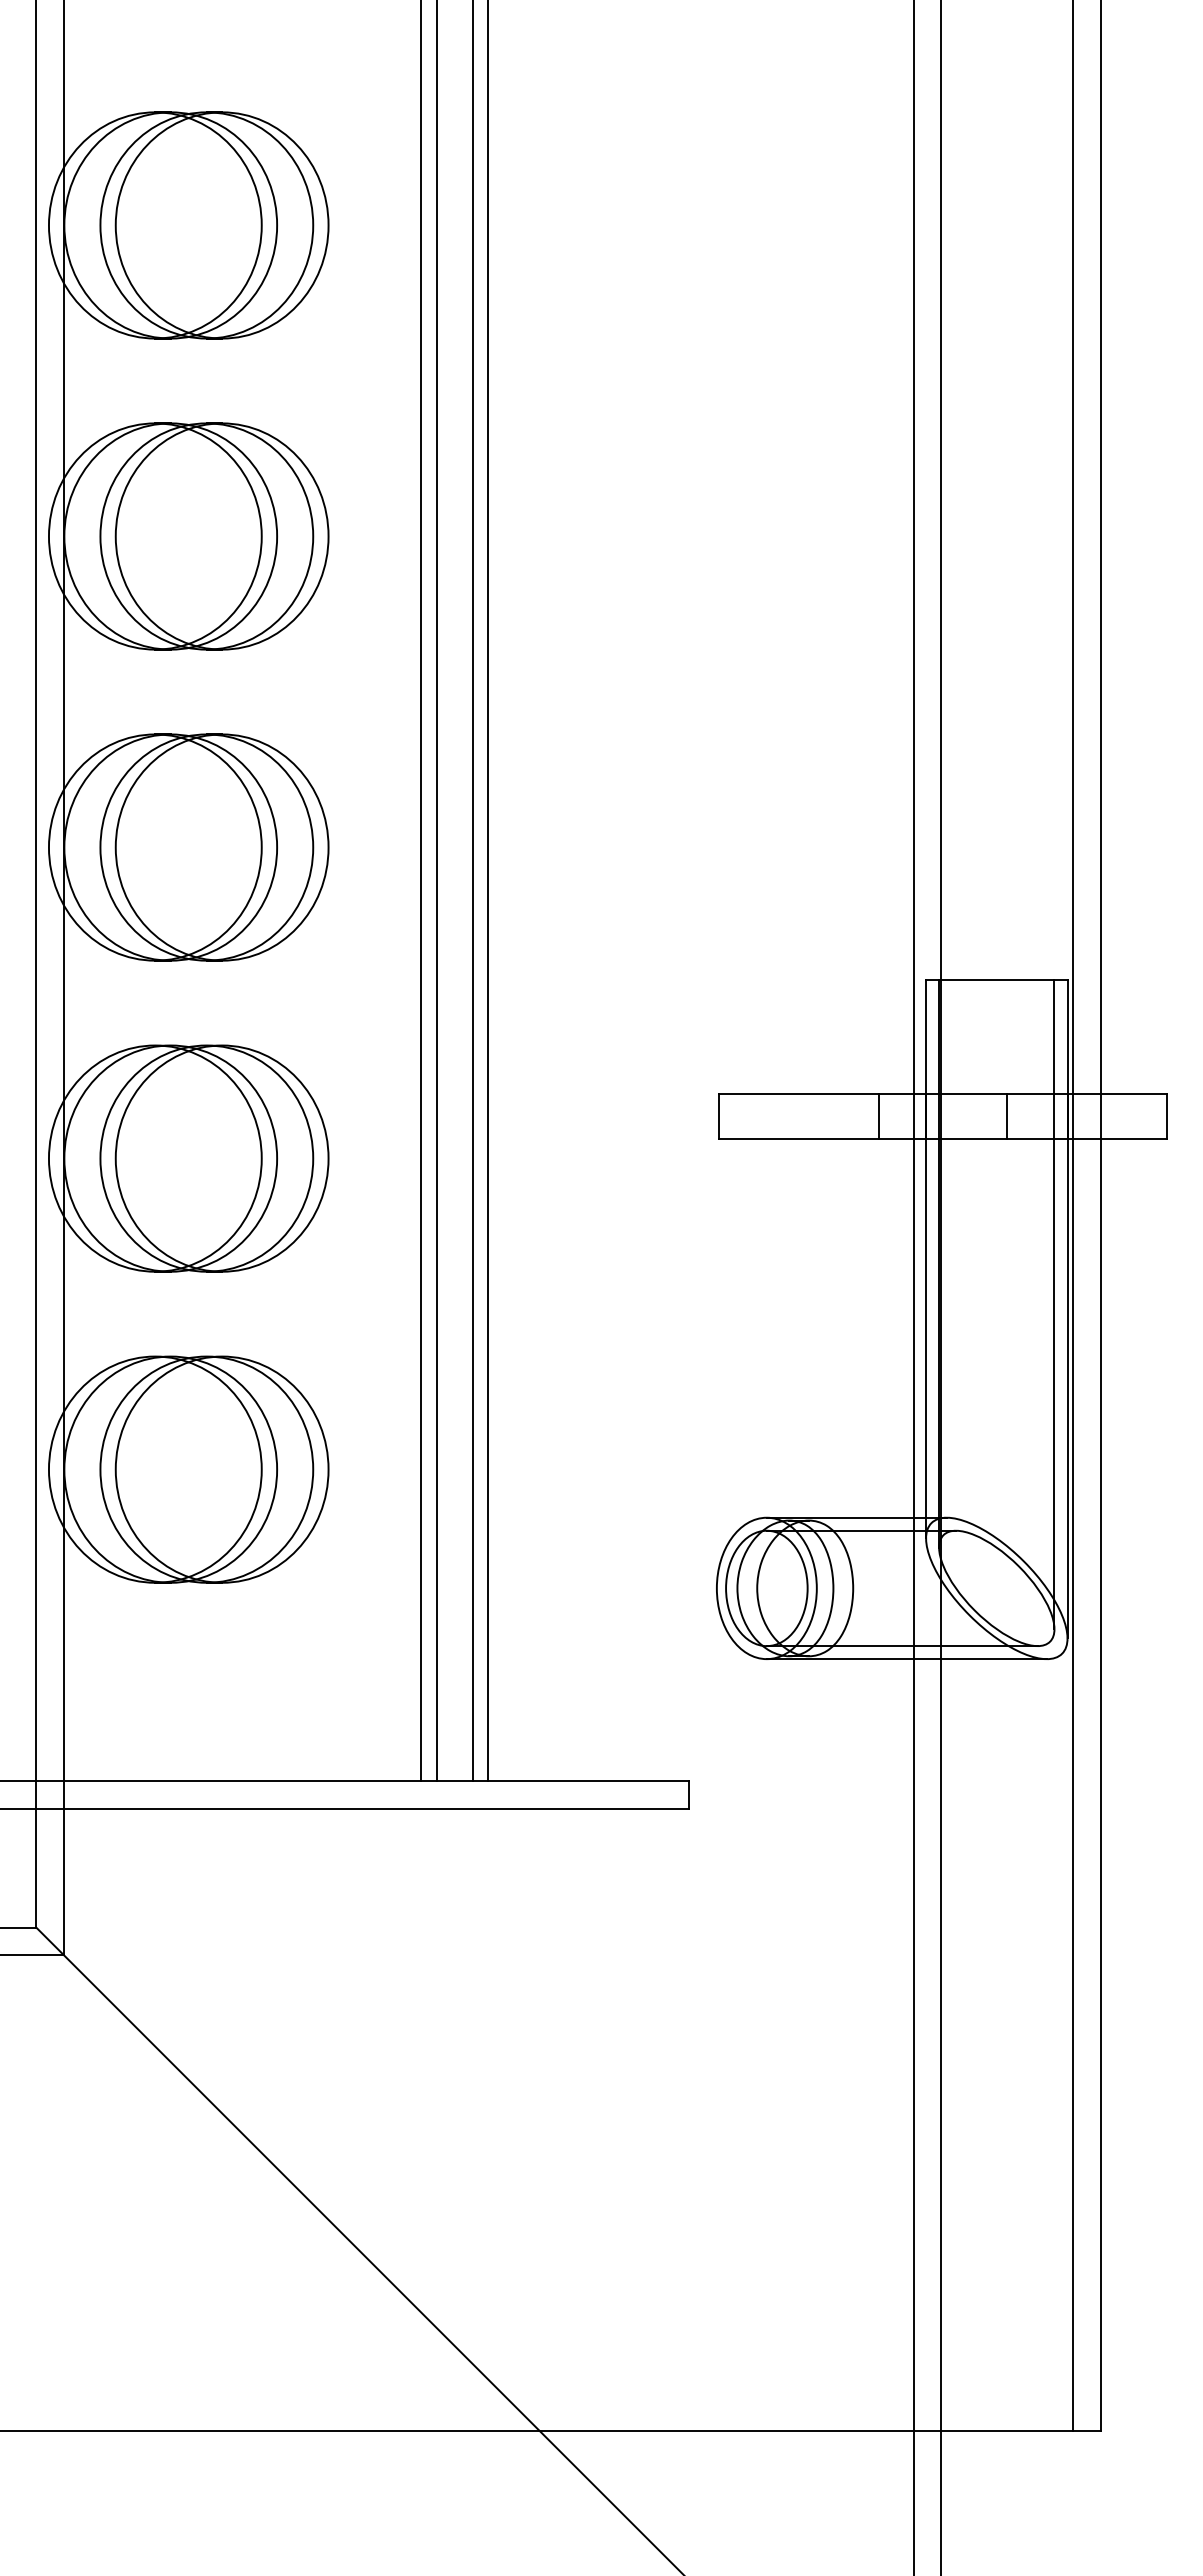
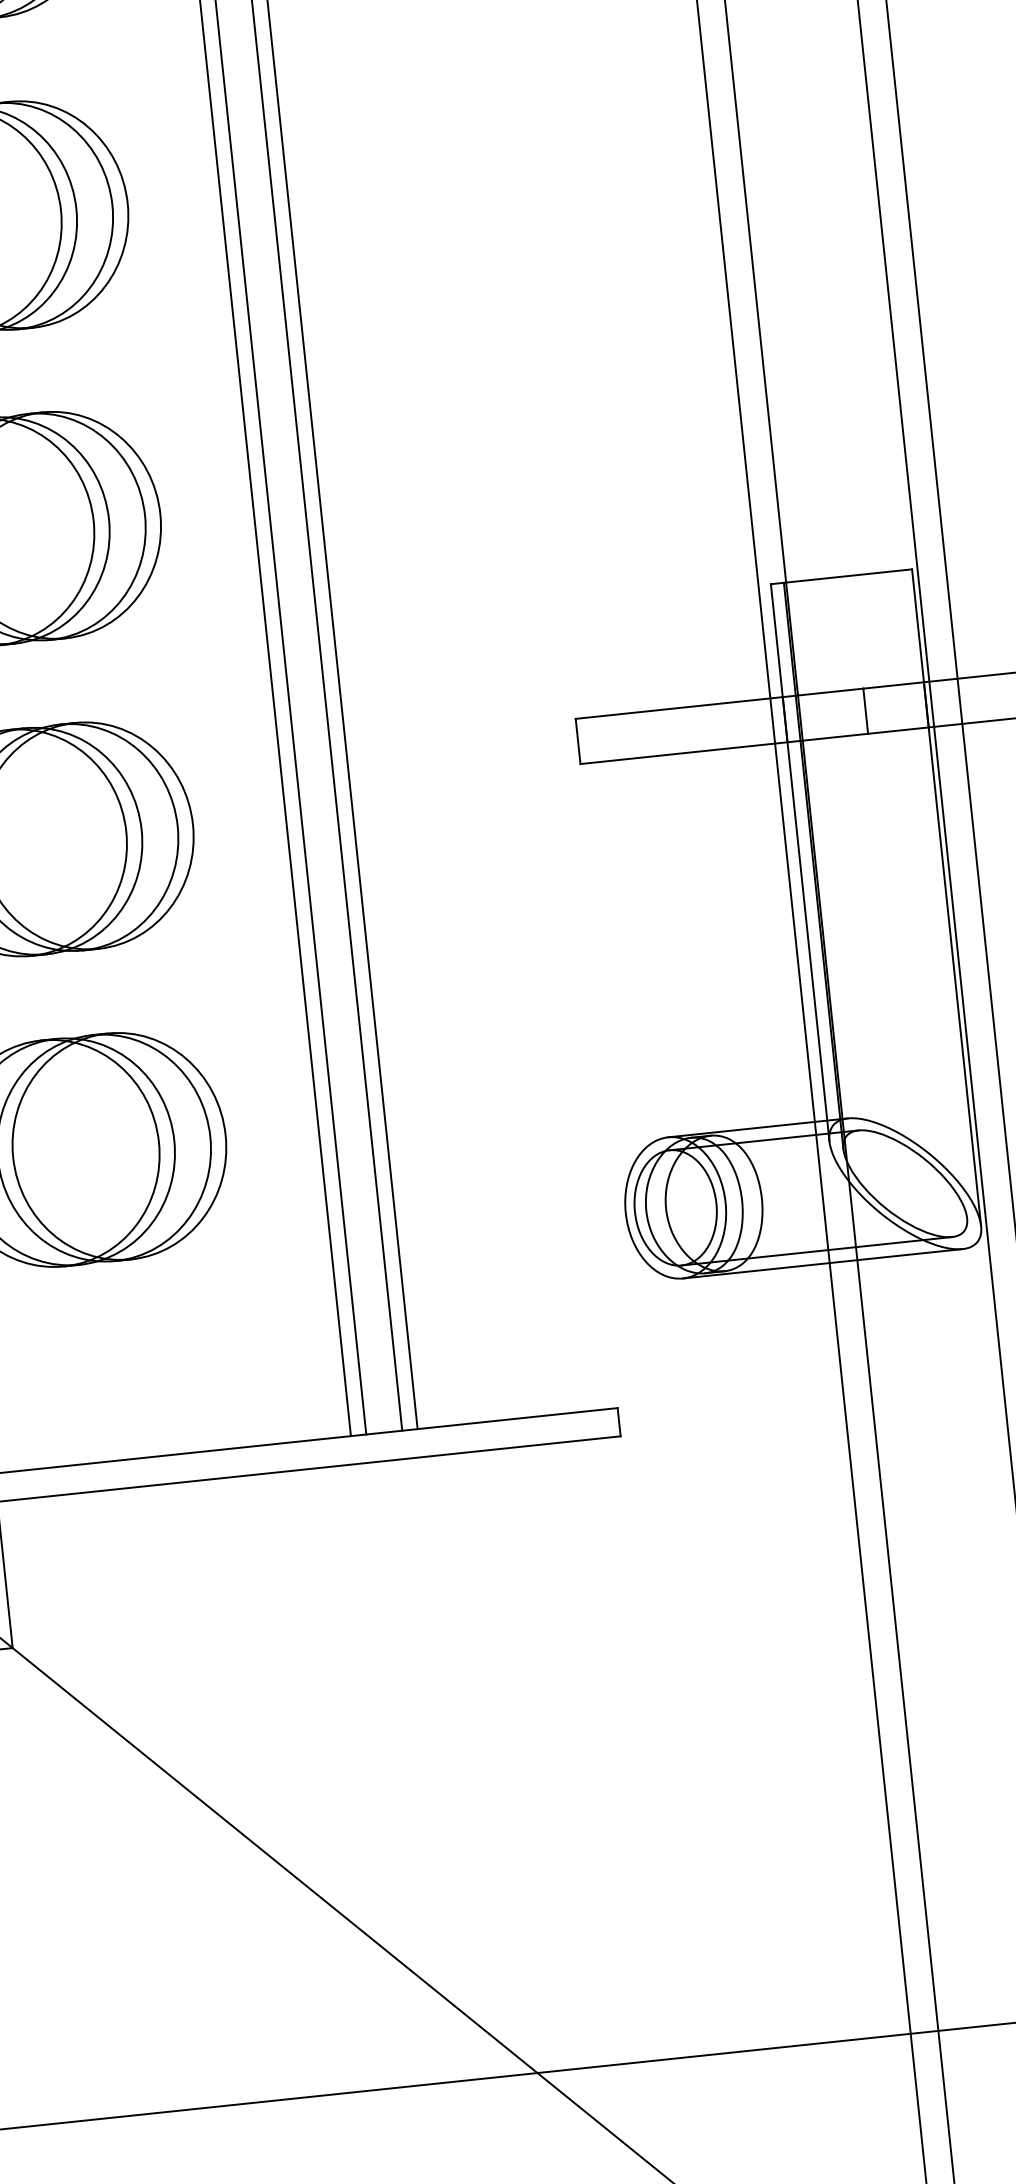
line: (878, 1115) -> (737, 723), removed
line: (1054, 1304) -> (933, 894), removed

